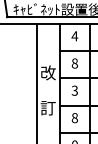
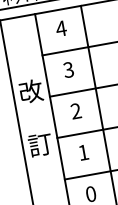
text: (74, 63) -> (68, 70), 8 -> 3
text: (74, 91) -> (75, 112), 3 -> 2
text: (74, 118) -> (83, 153), 8 -> 1

